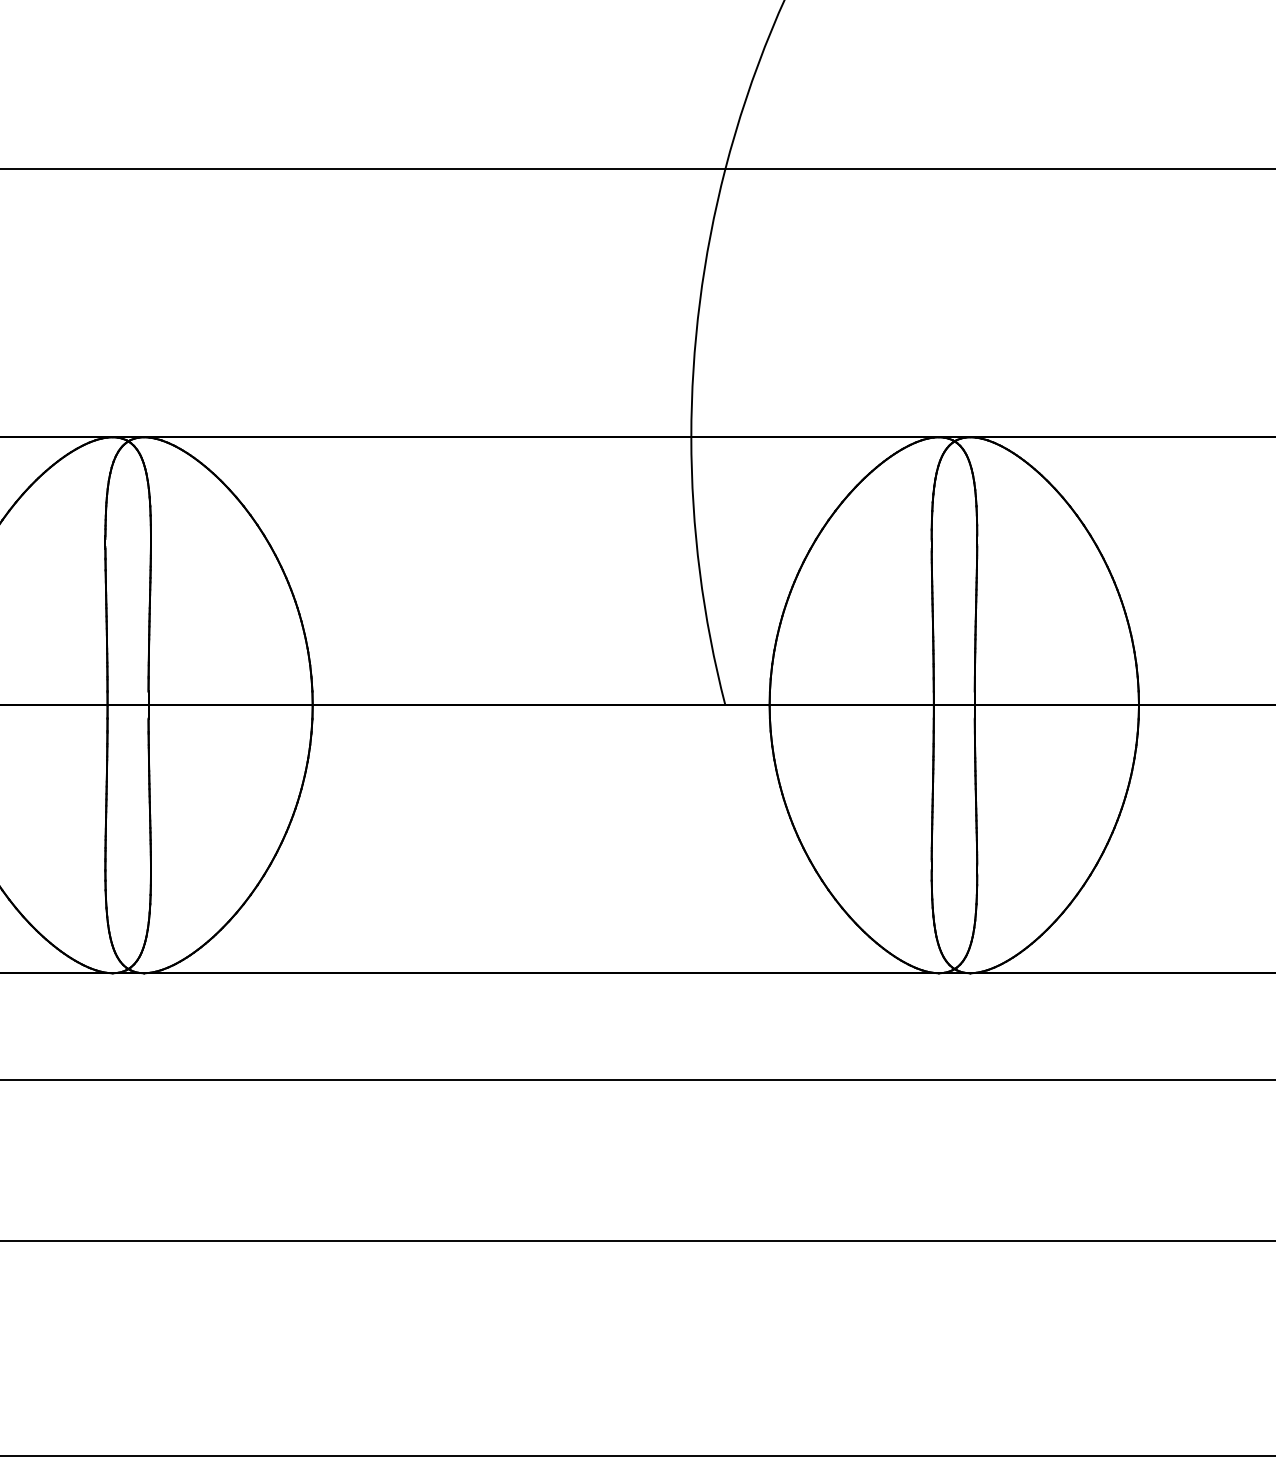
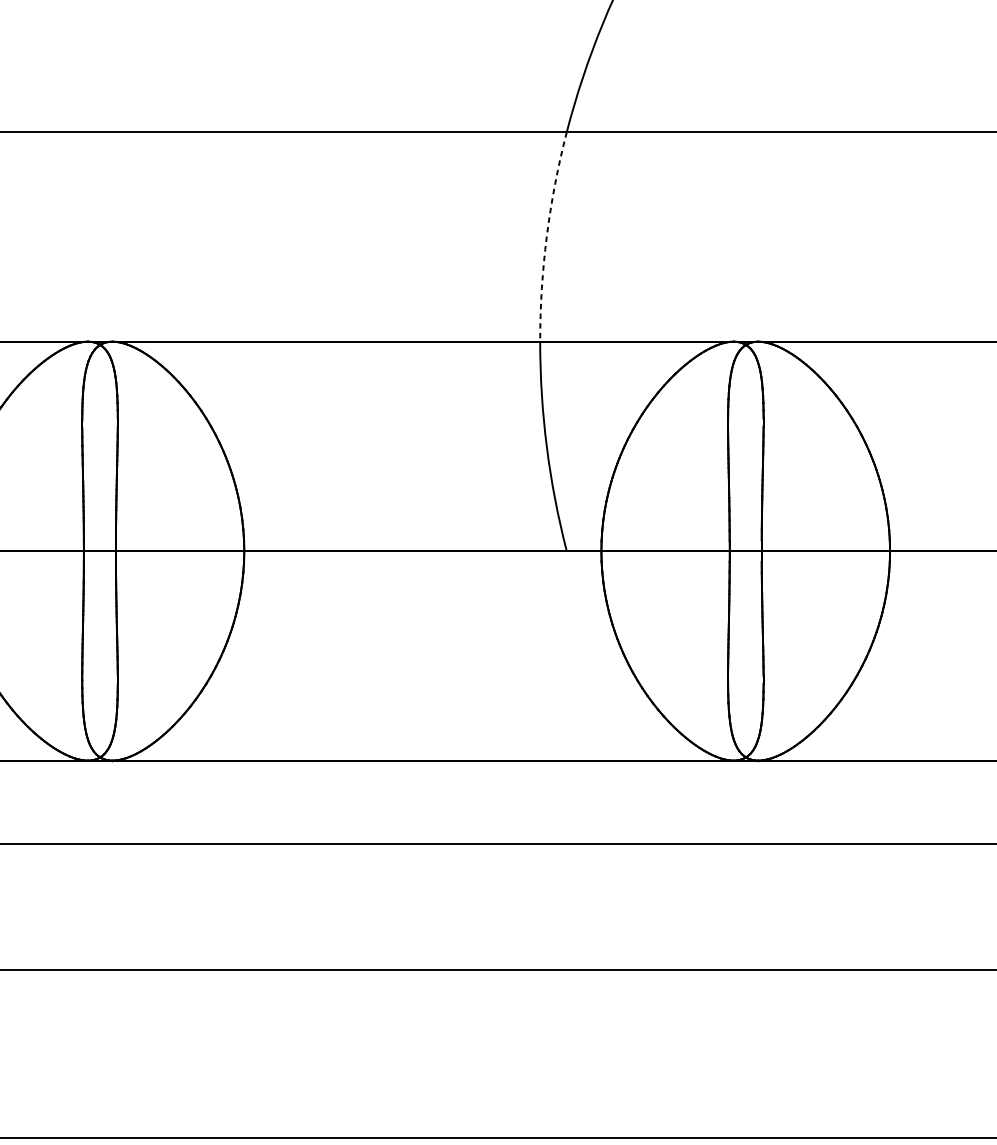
arc: (699, 302) -> (546, 236), solid -> dashed

